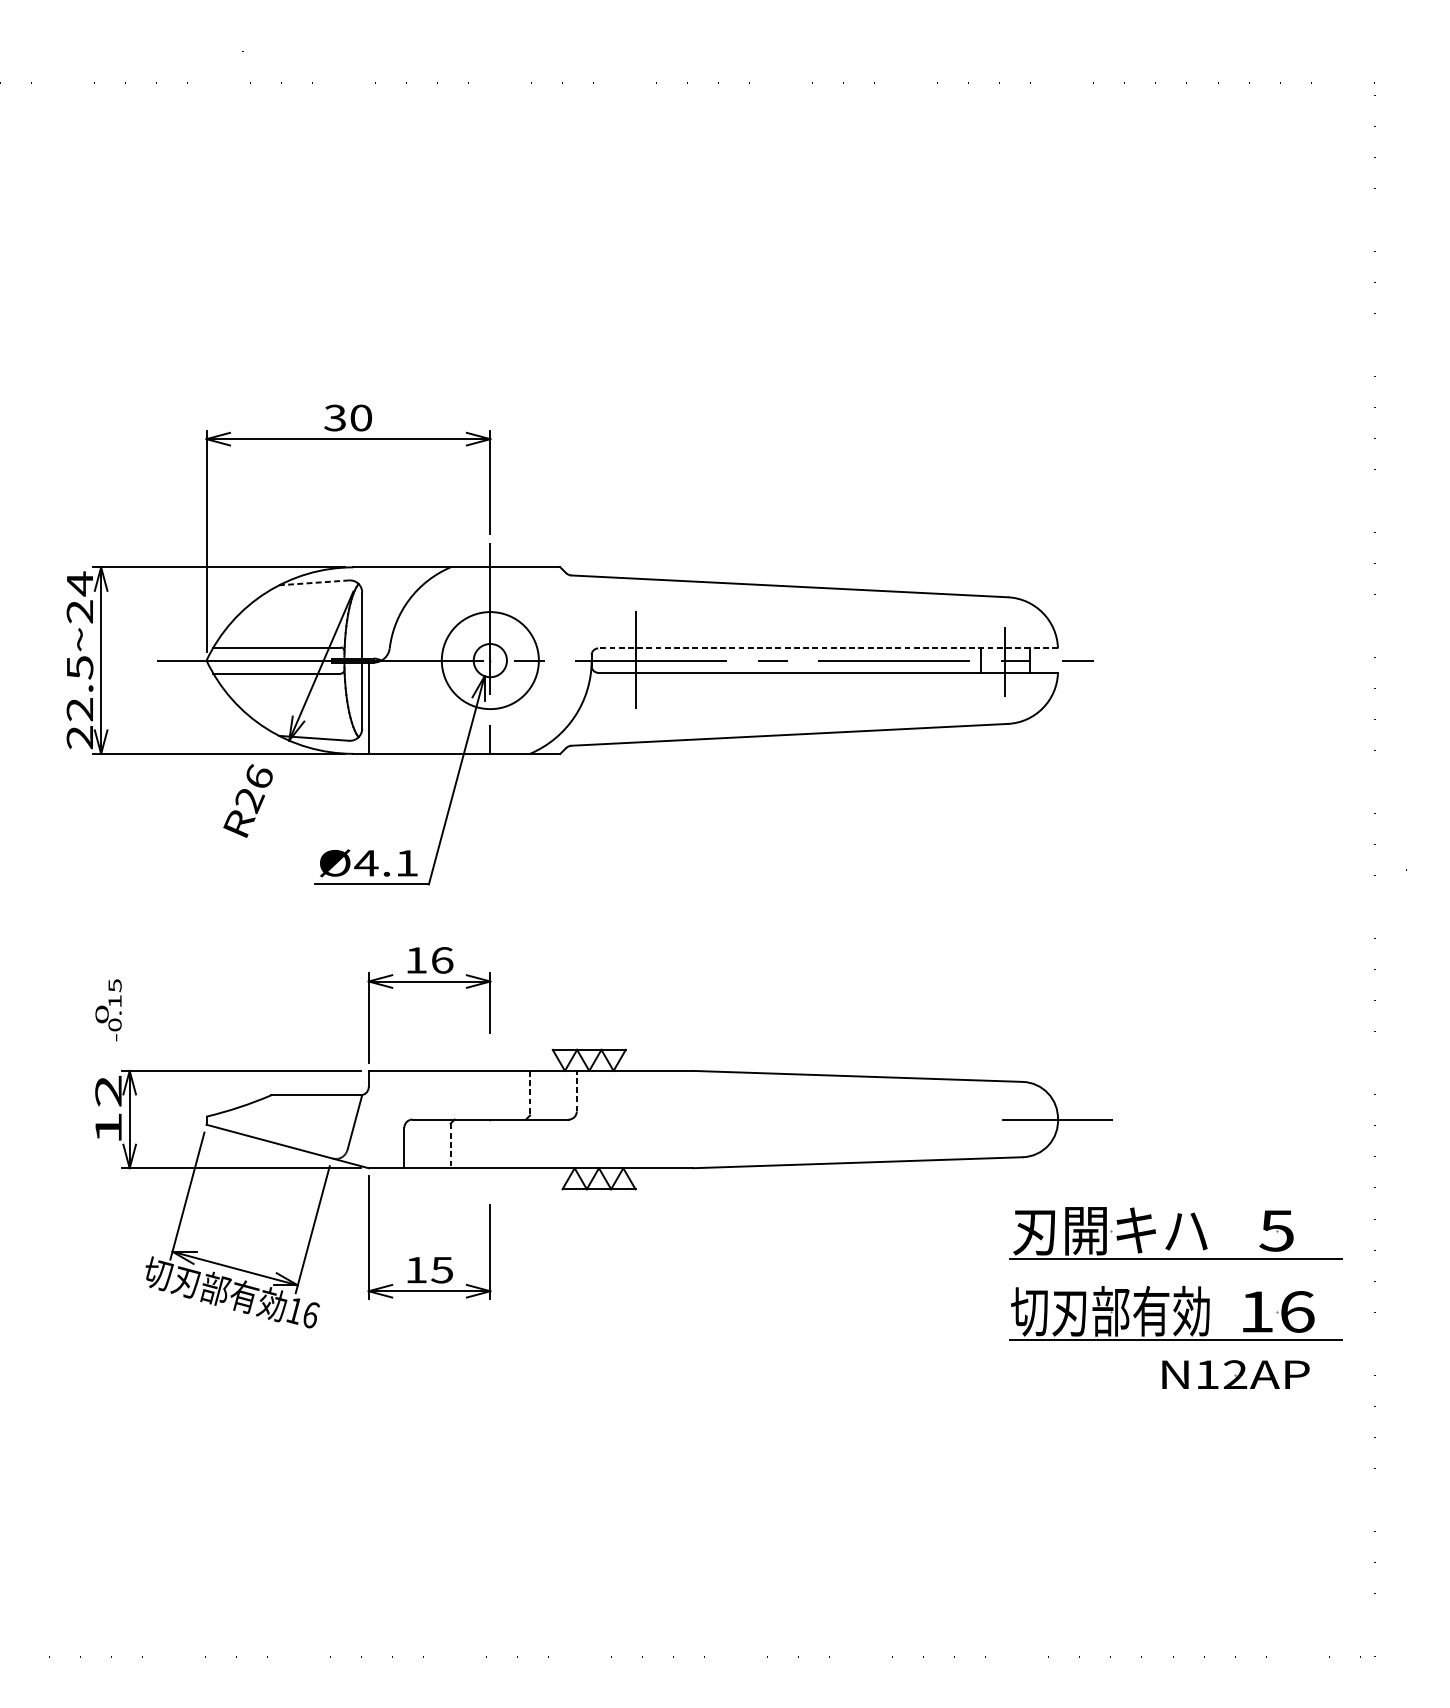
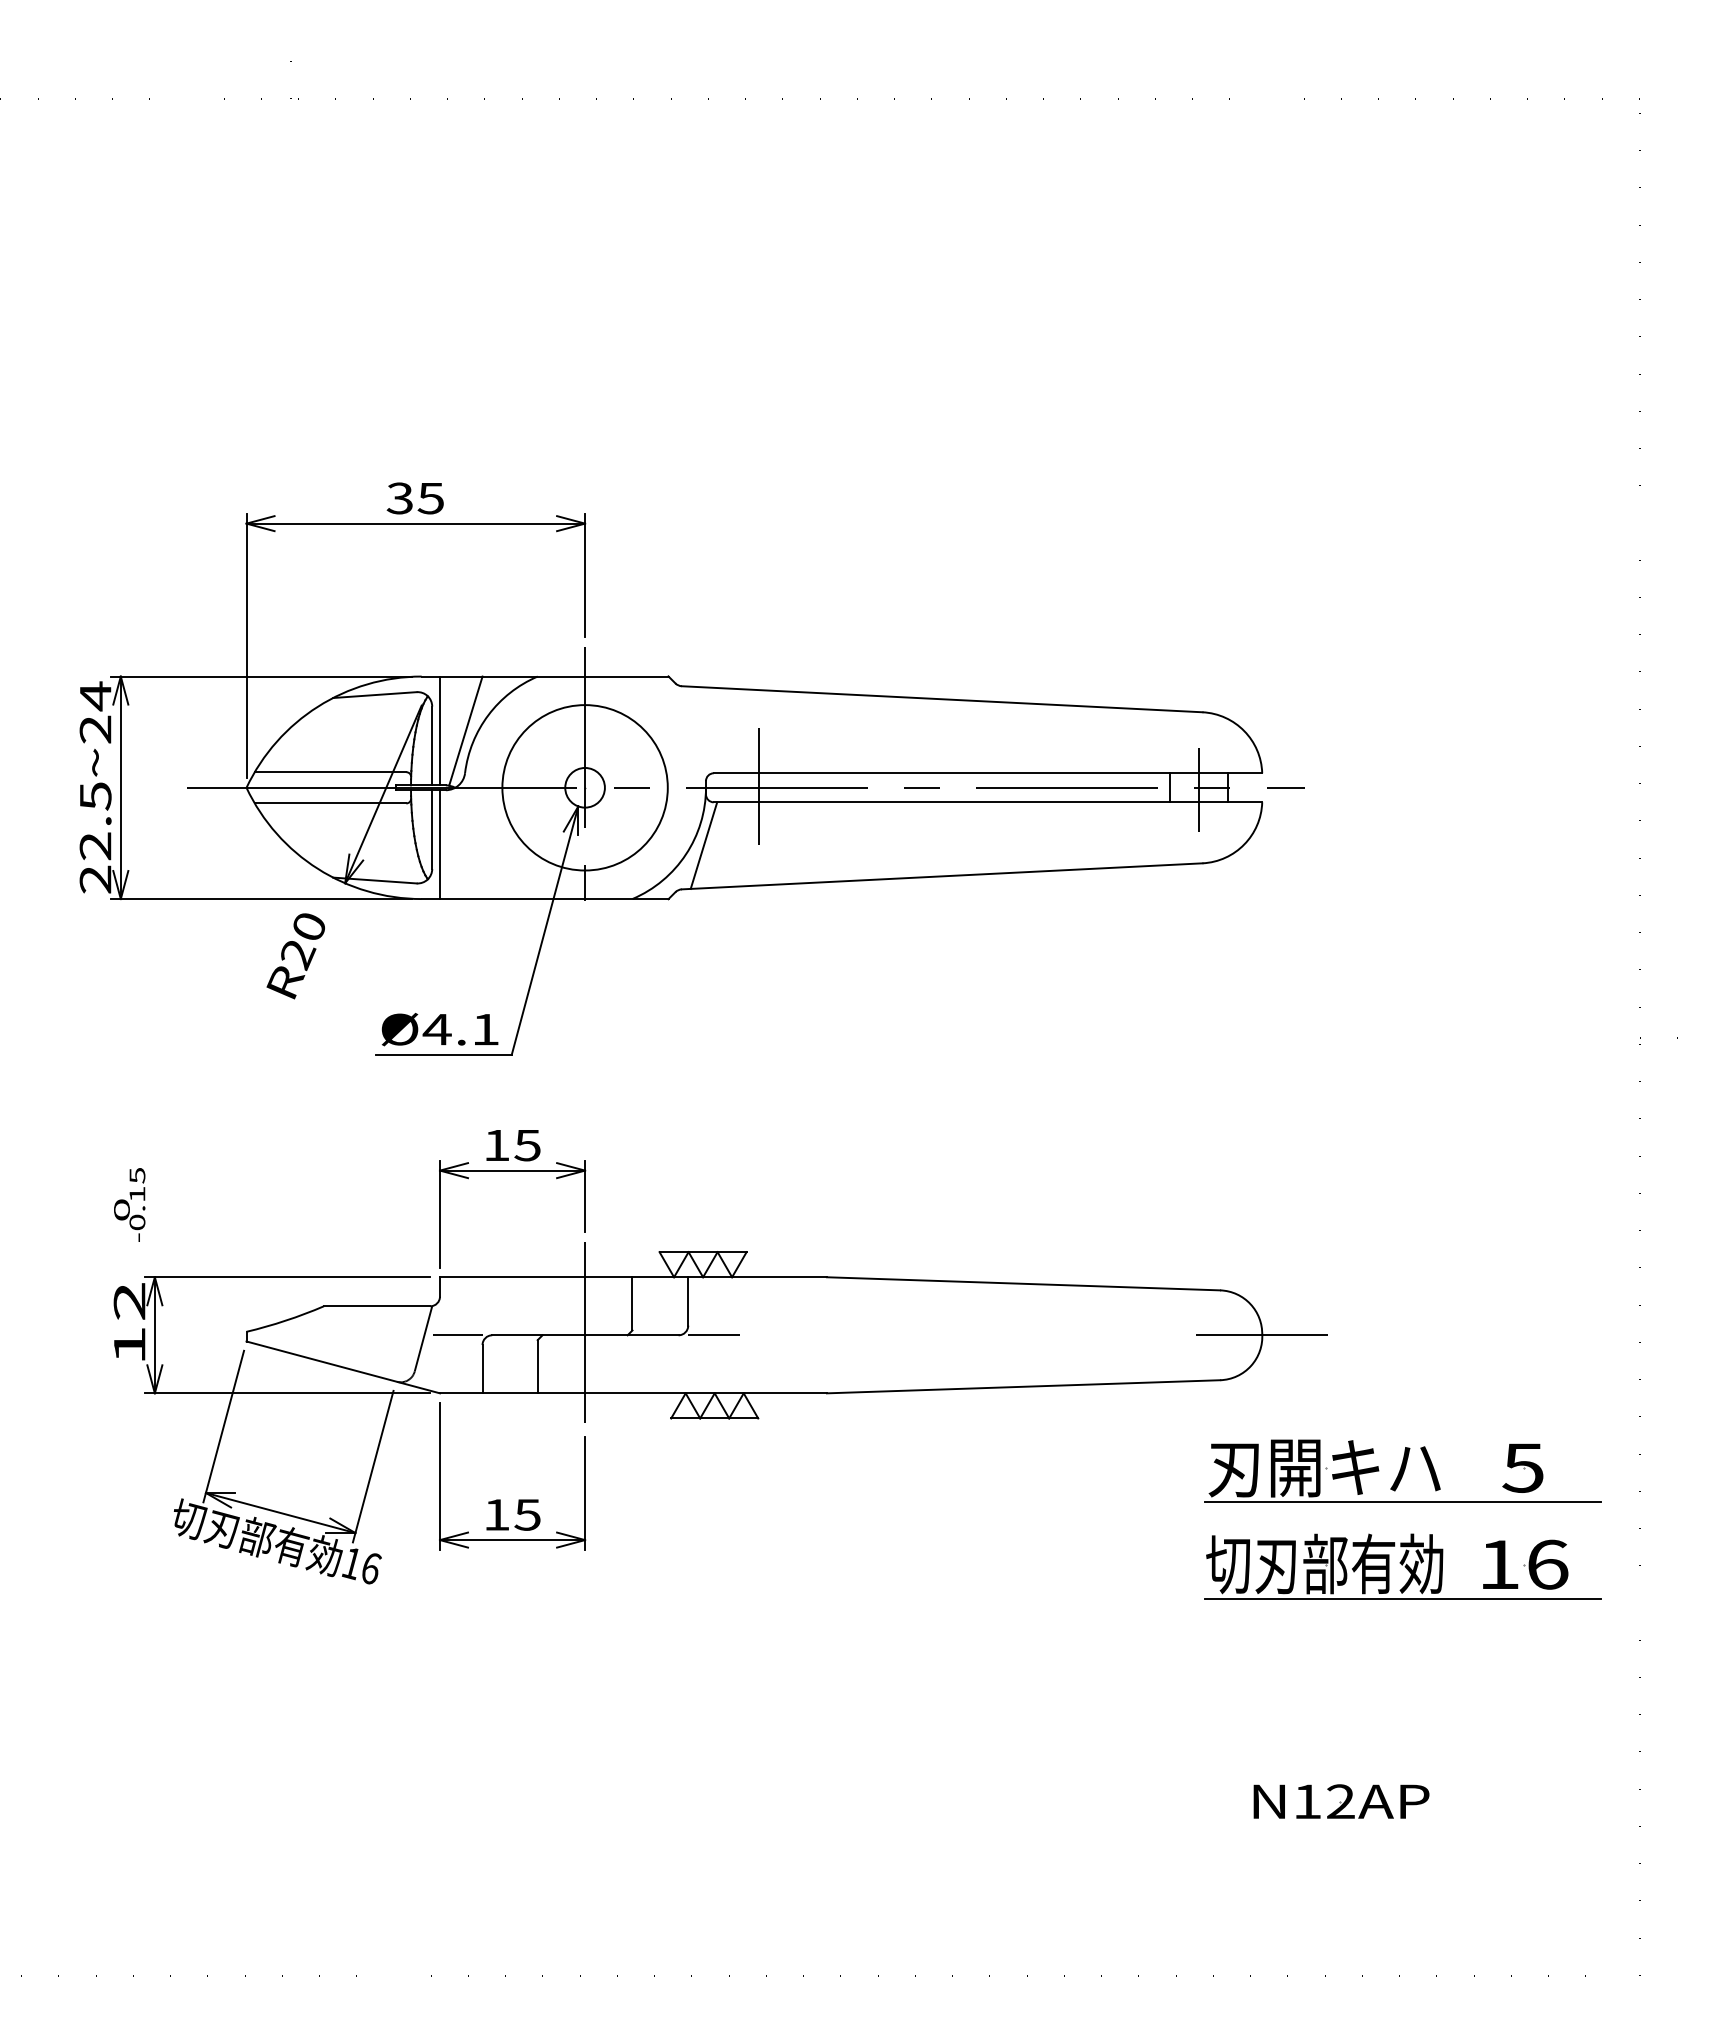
text: (360, 418) -> (430, 498), 30 -> 35
line: (313, 583) -> (374, 695), dashed -> solid
line: (369, 612) -> (440, 730), added
line: (390, 612) -> (465, 730), added
line: (827, 648) -> (987, 773), dashed -> solid
circle: (489, 660) -> (584, 787), size x1.43
line: (589, 708) -> (703, 845), added
text: (259, 776) -> (309, 925), R26 -> R20
text: (442, 960) -> (527, 1145), 16 -> 15
line: (577, 1090) -> (688, 1300), dashed -> solid
line: (530, 1092) -> (632, 1303), dashed -> solid
line: (490, 1118) -> (585, 1334), added
line: (383, 1119) -> (457, 1335), added
line: (597, 1119) -> (713, 1335), added
line: (450, 1145) -> (537, 1366), dashed -> solid
part: (1235, 1374) -> (1341, 1801), moved

